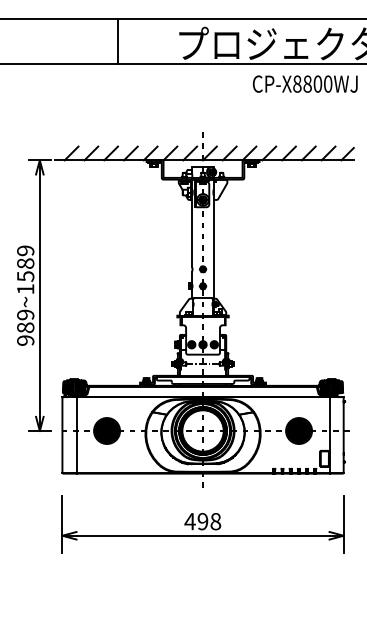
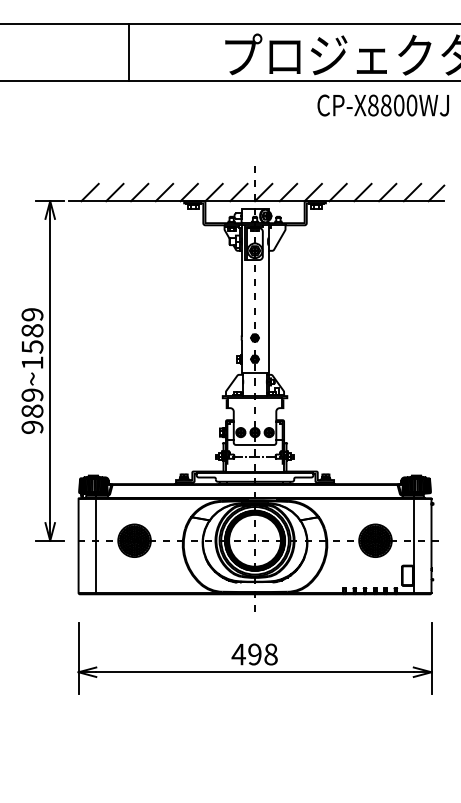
line: (118, 41) -> (128, 52), moved

